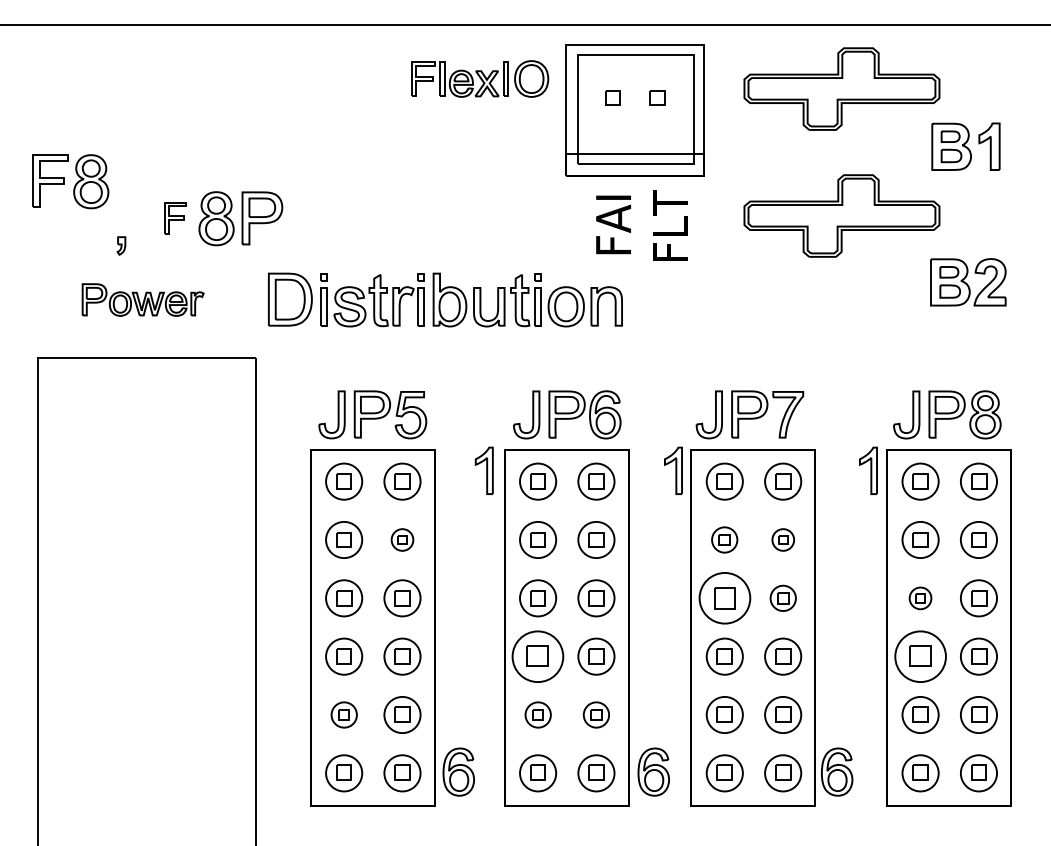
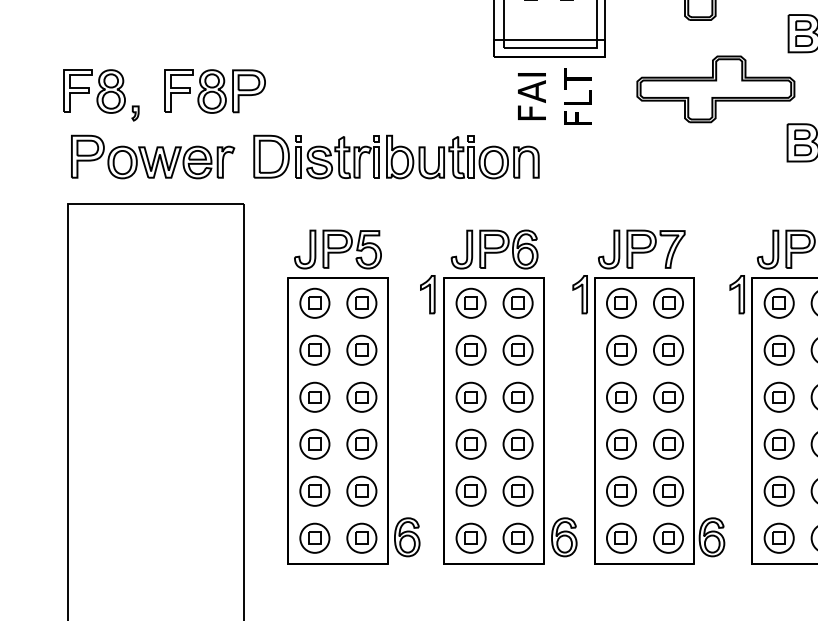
part: (70, 181) -> (94, 91), moved
part: (175, 217) -> (179, 90), size x1.67
part: (142, 299) -> (152, 156), size x1.67
part: (402, 539) -> (361, 349), size x1.67
part: (724, 539) -> (621, 349), size x1.43
part: (783, 539) -> (668, 349), size x1.67
part: (724, 598) -> (621, 397), size x0.71
part: (783, 598) -> (668, 397), size x1.43
part: (920, 598) -> (779, 397), size x1.67
part: (538, 656) -> (471, 444), size x0.71
part: (920, 656) -> (779, 444), size x0.71
part: (344, 714) -> (315, 490), size x1.43
part: (538, 714) -> (471, 490), size x1.43
part: (596, 714) -> (518, 490), size x1.43

